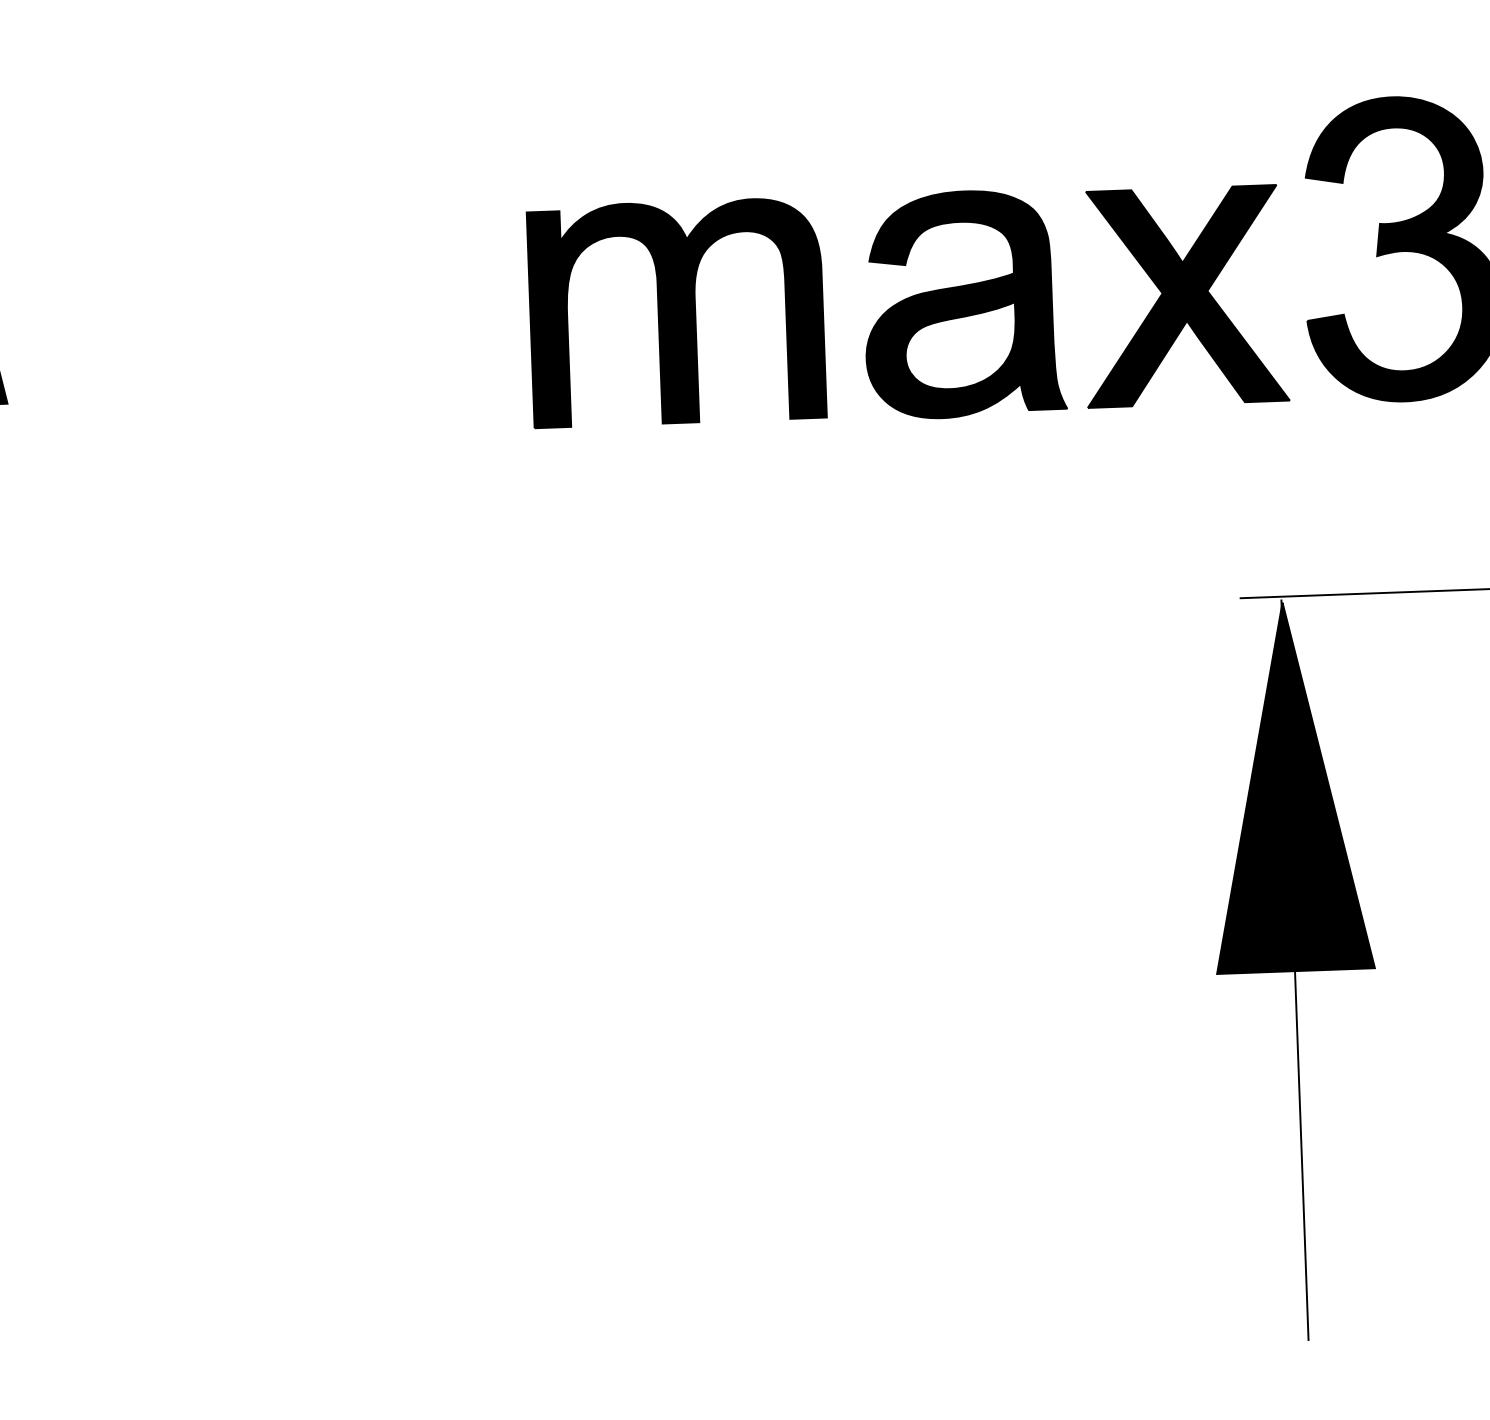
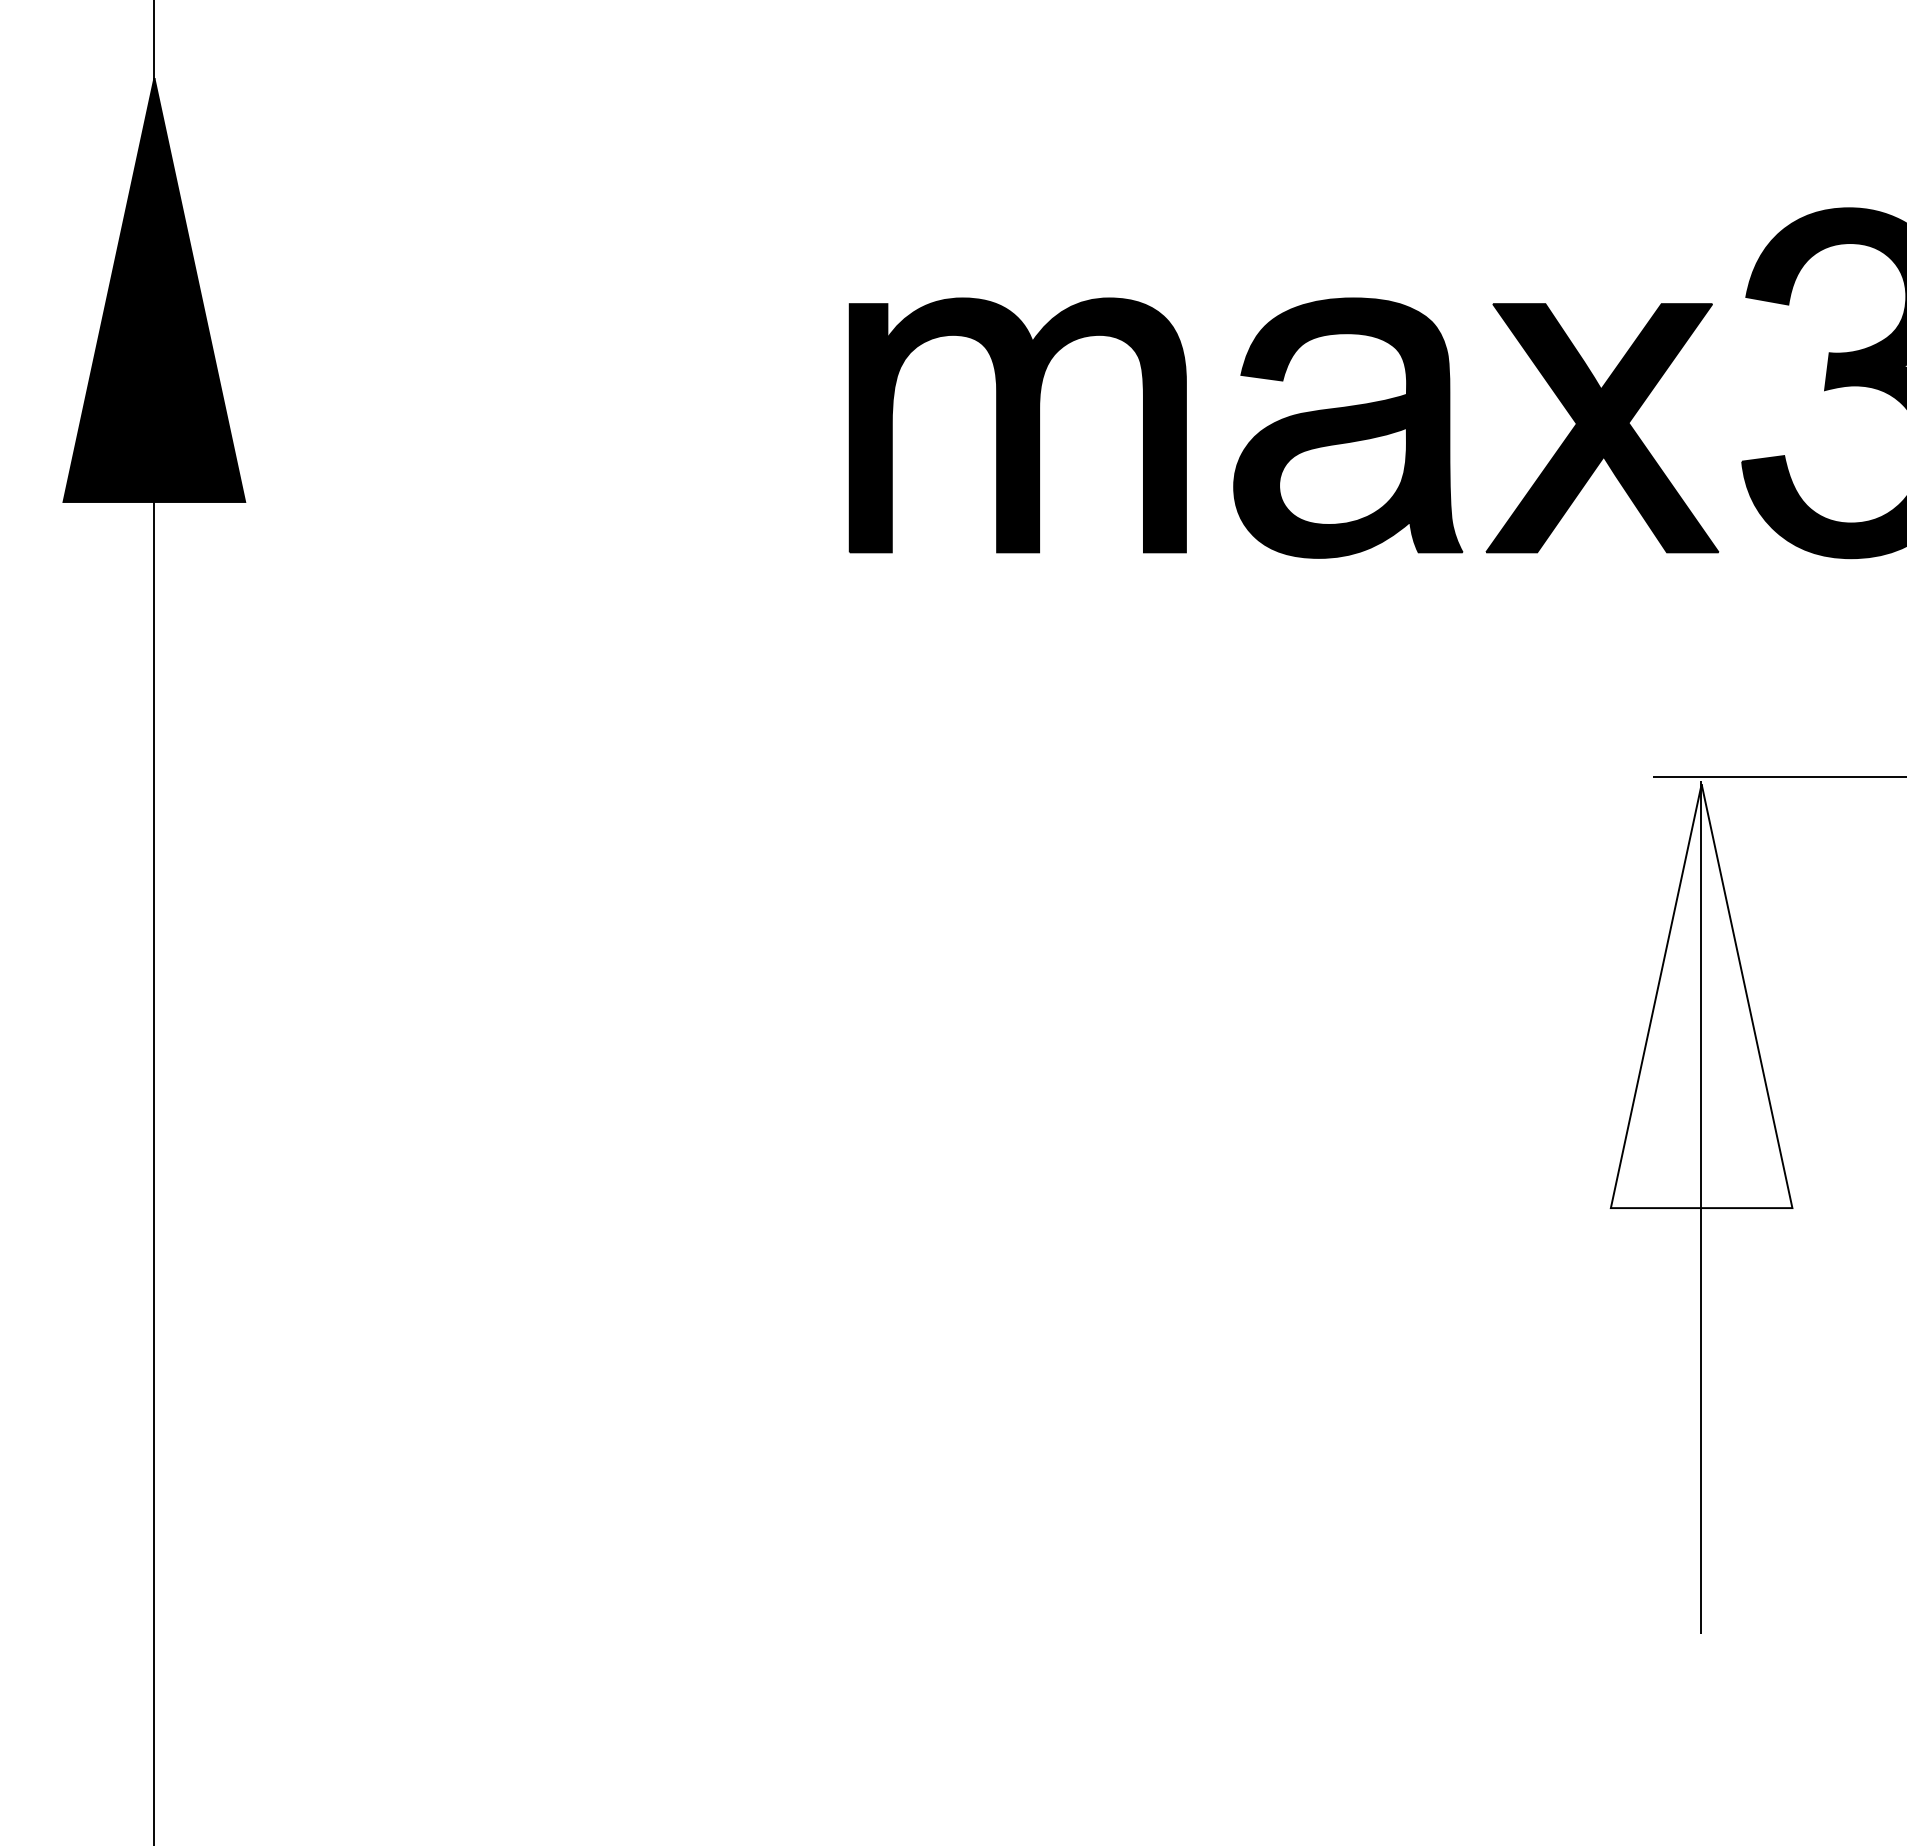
fill: (1289, 787) -> (1701, 996), removed

